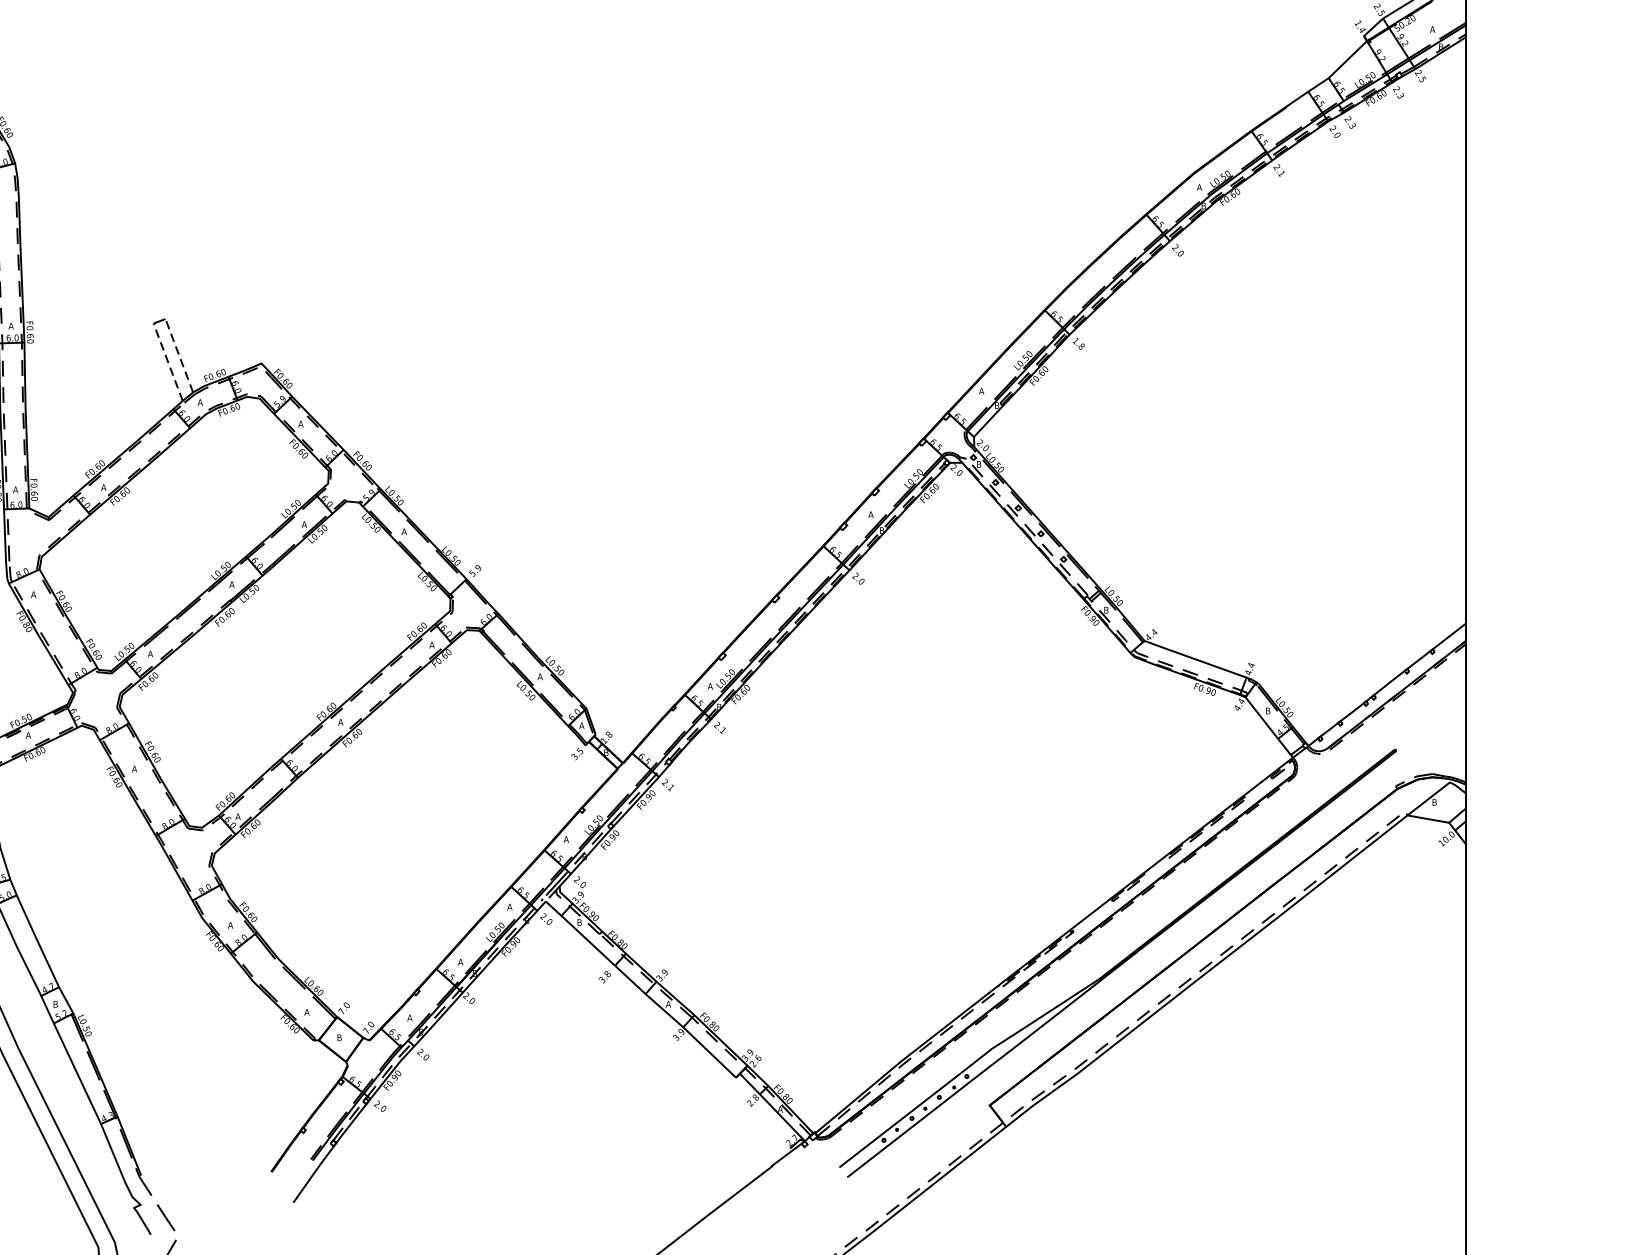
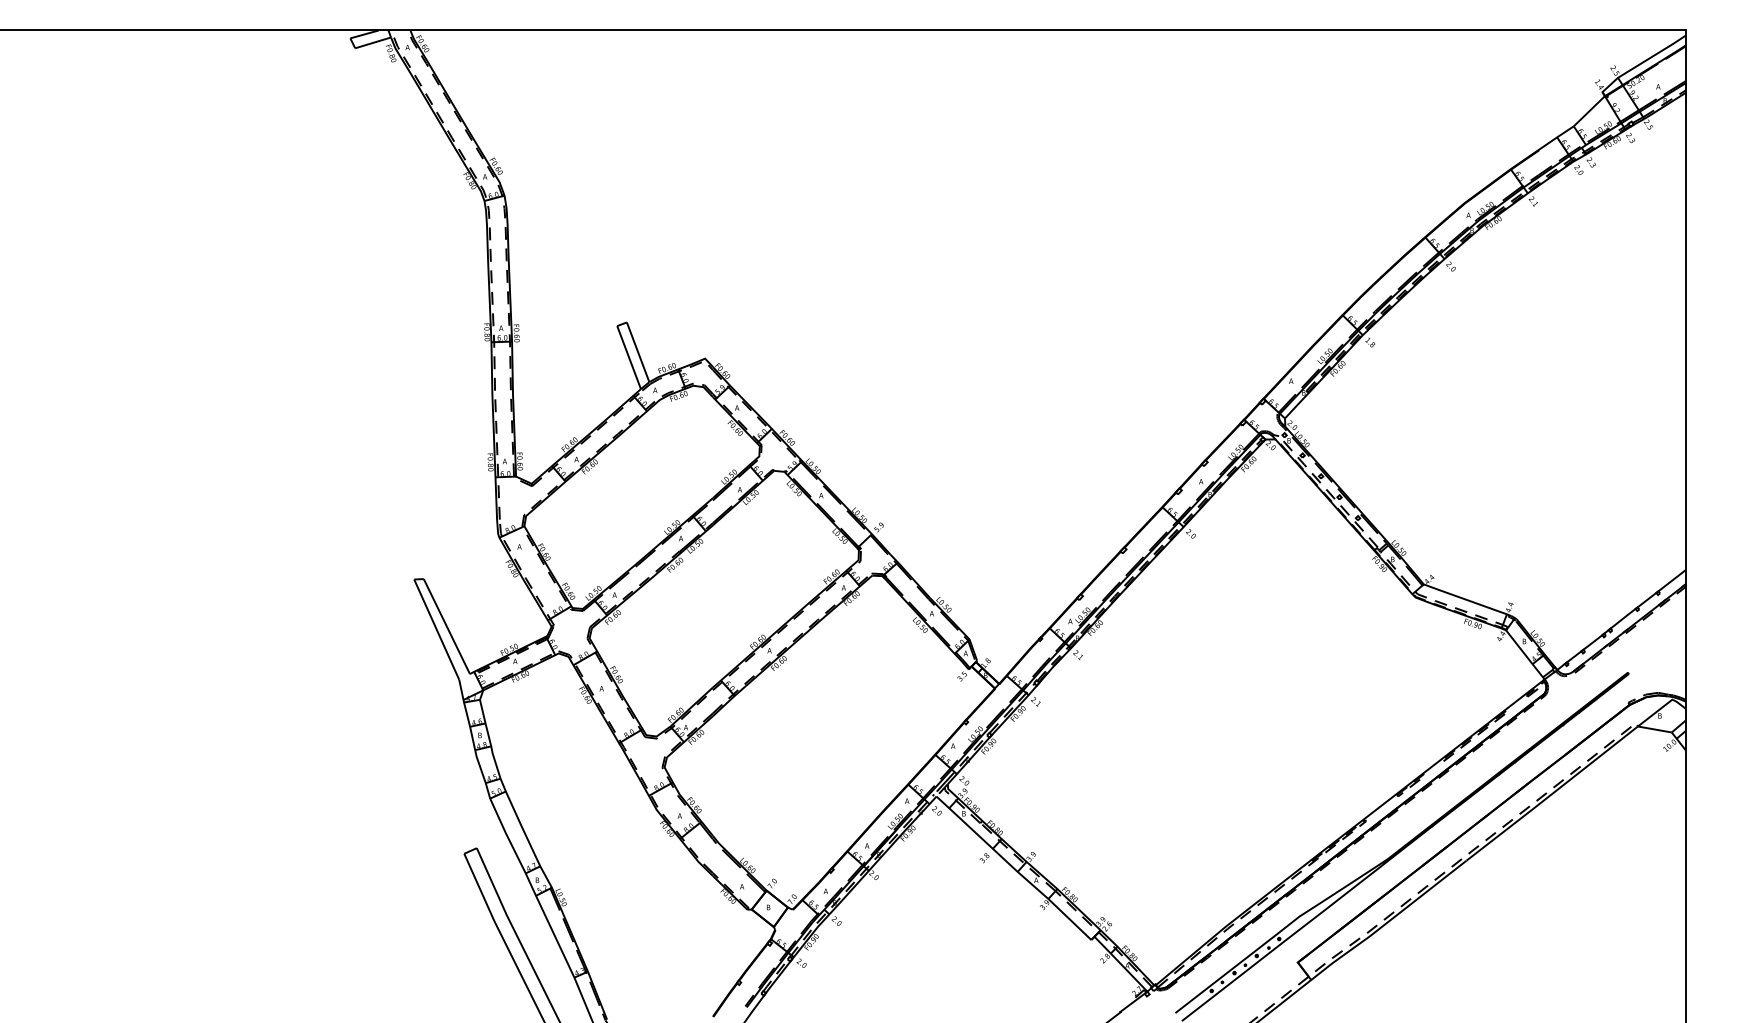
line: (179, 355) -> (638, 352), dashed -> solid
line: (168, 362) -> (629, 357), dashed -> solid

